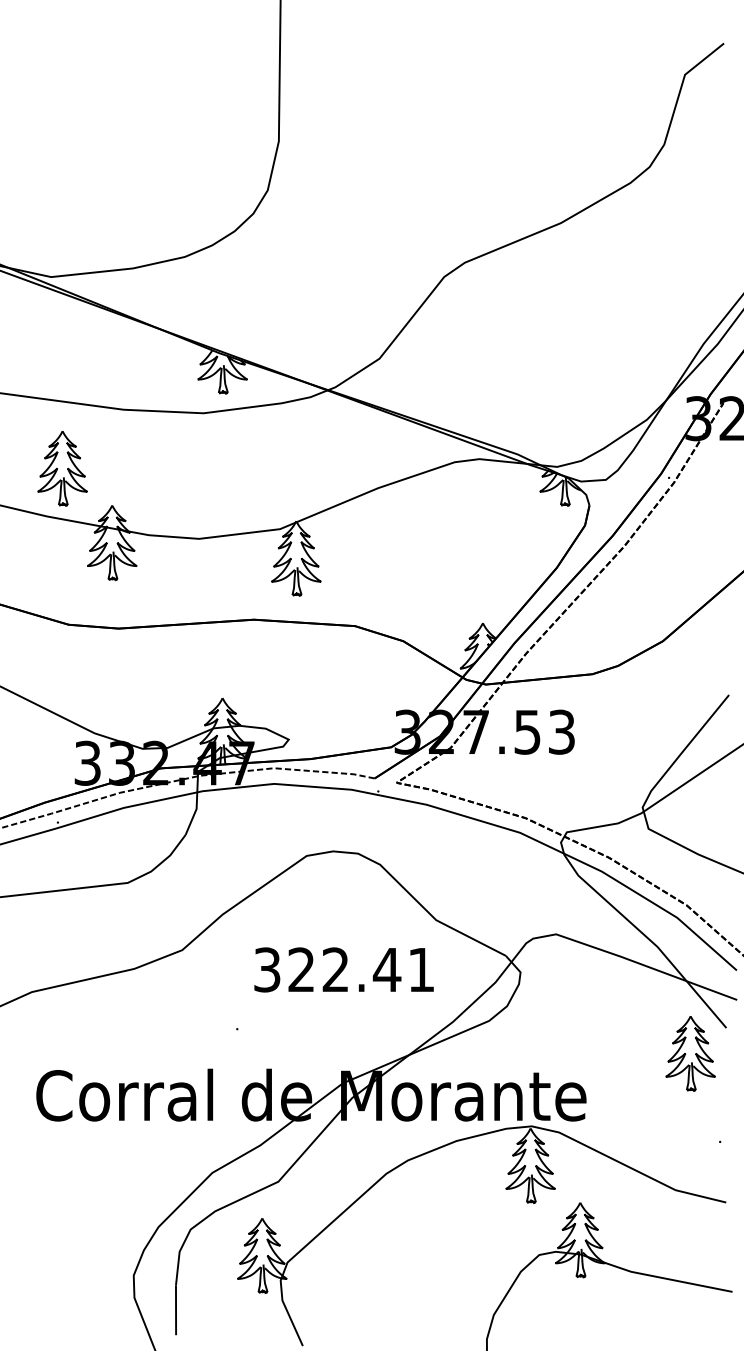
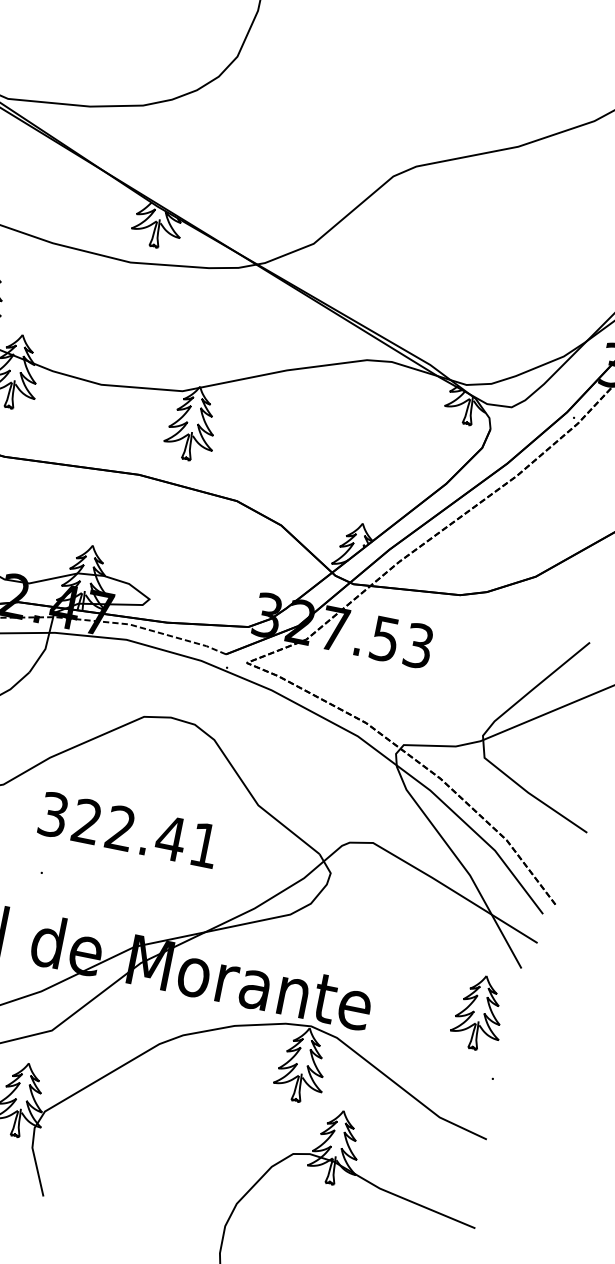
text: (343, 969) -> (128, 829), moved
part: (690, 1053) -> (479, 1012), moved

